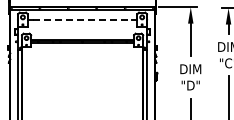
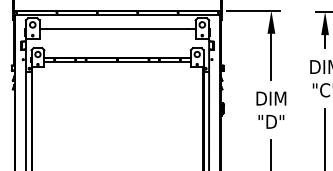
line: (82, 19) -> (117, 27), dashed -> solid

